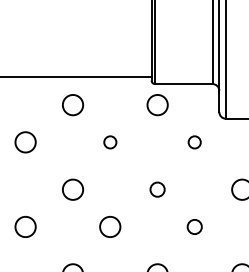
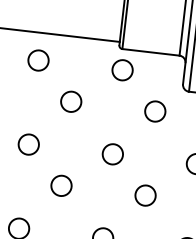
circle: (110, 142) -> (71, 101), size x1.67
circle: (194, 142) -> (154, 111), size x1.67
circle: (157, 189) -> (112, 154), size x1.43
circle: (194, 226) -> (145, 195), size x1.43

